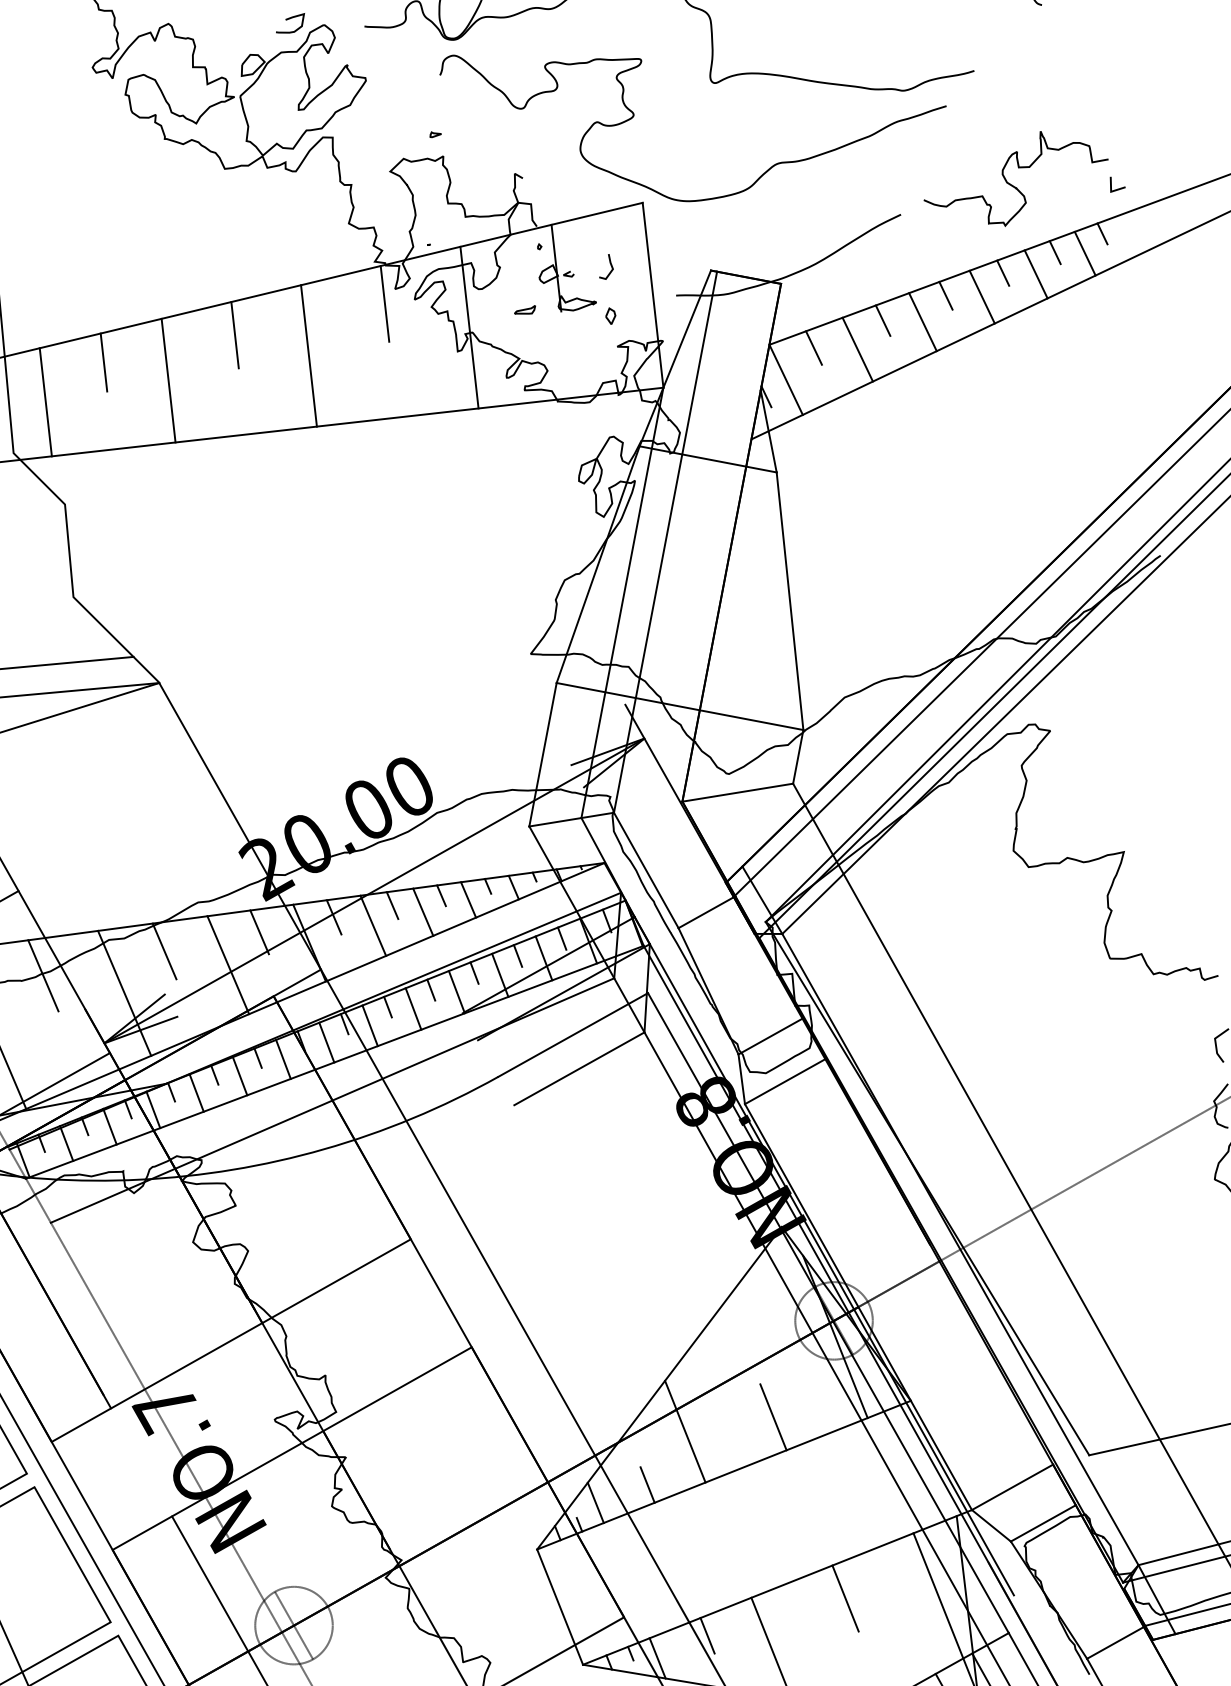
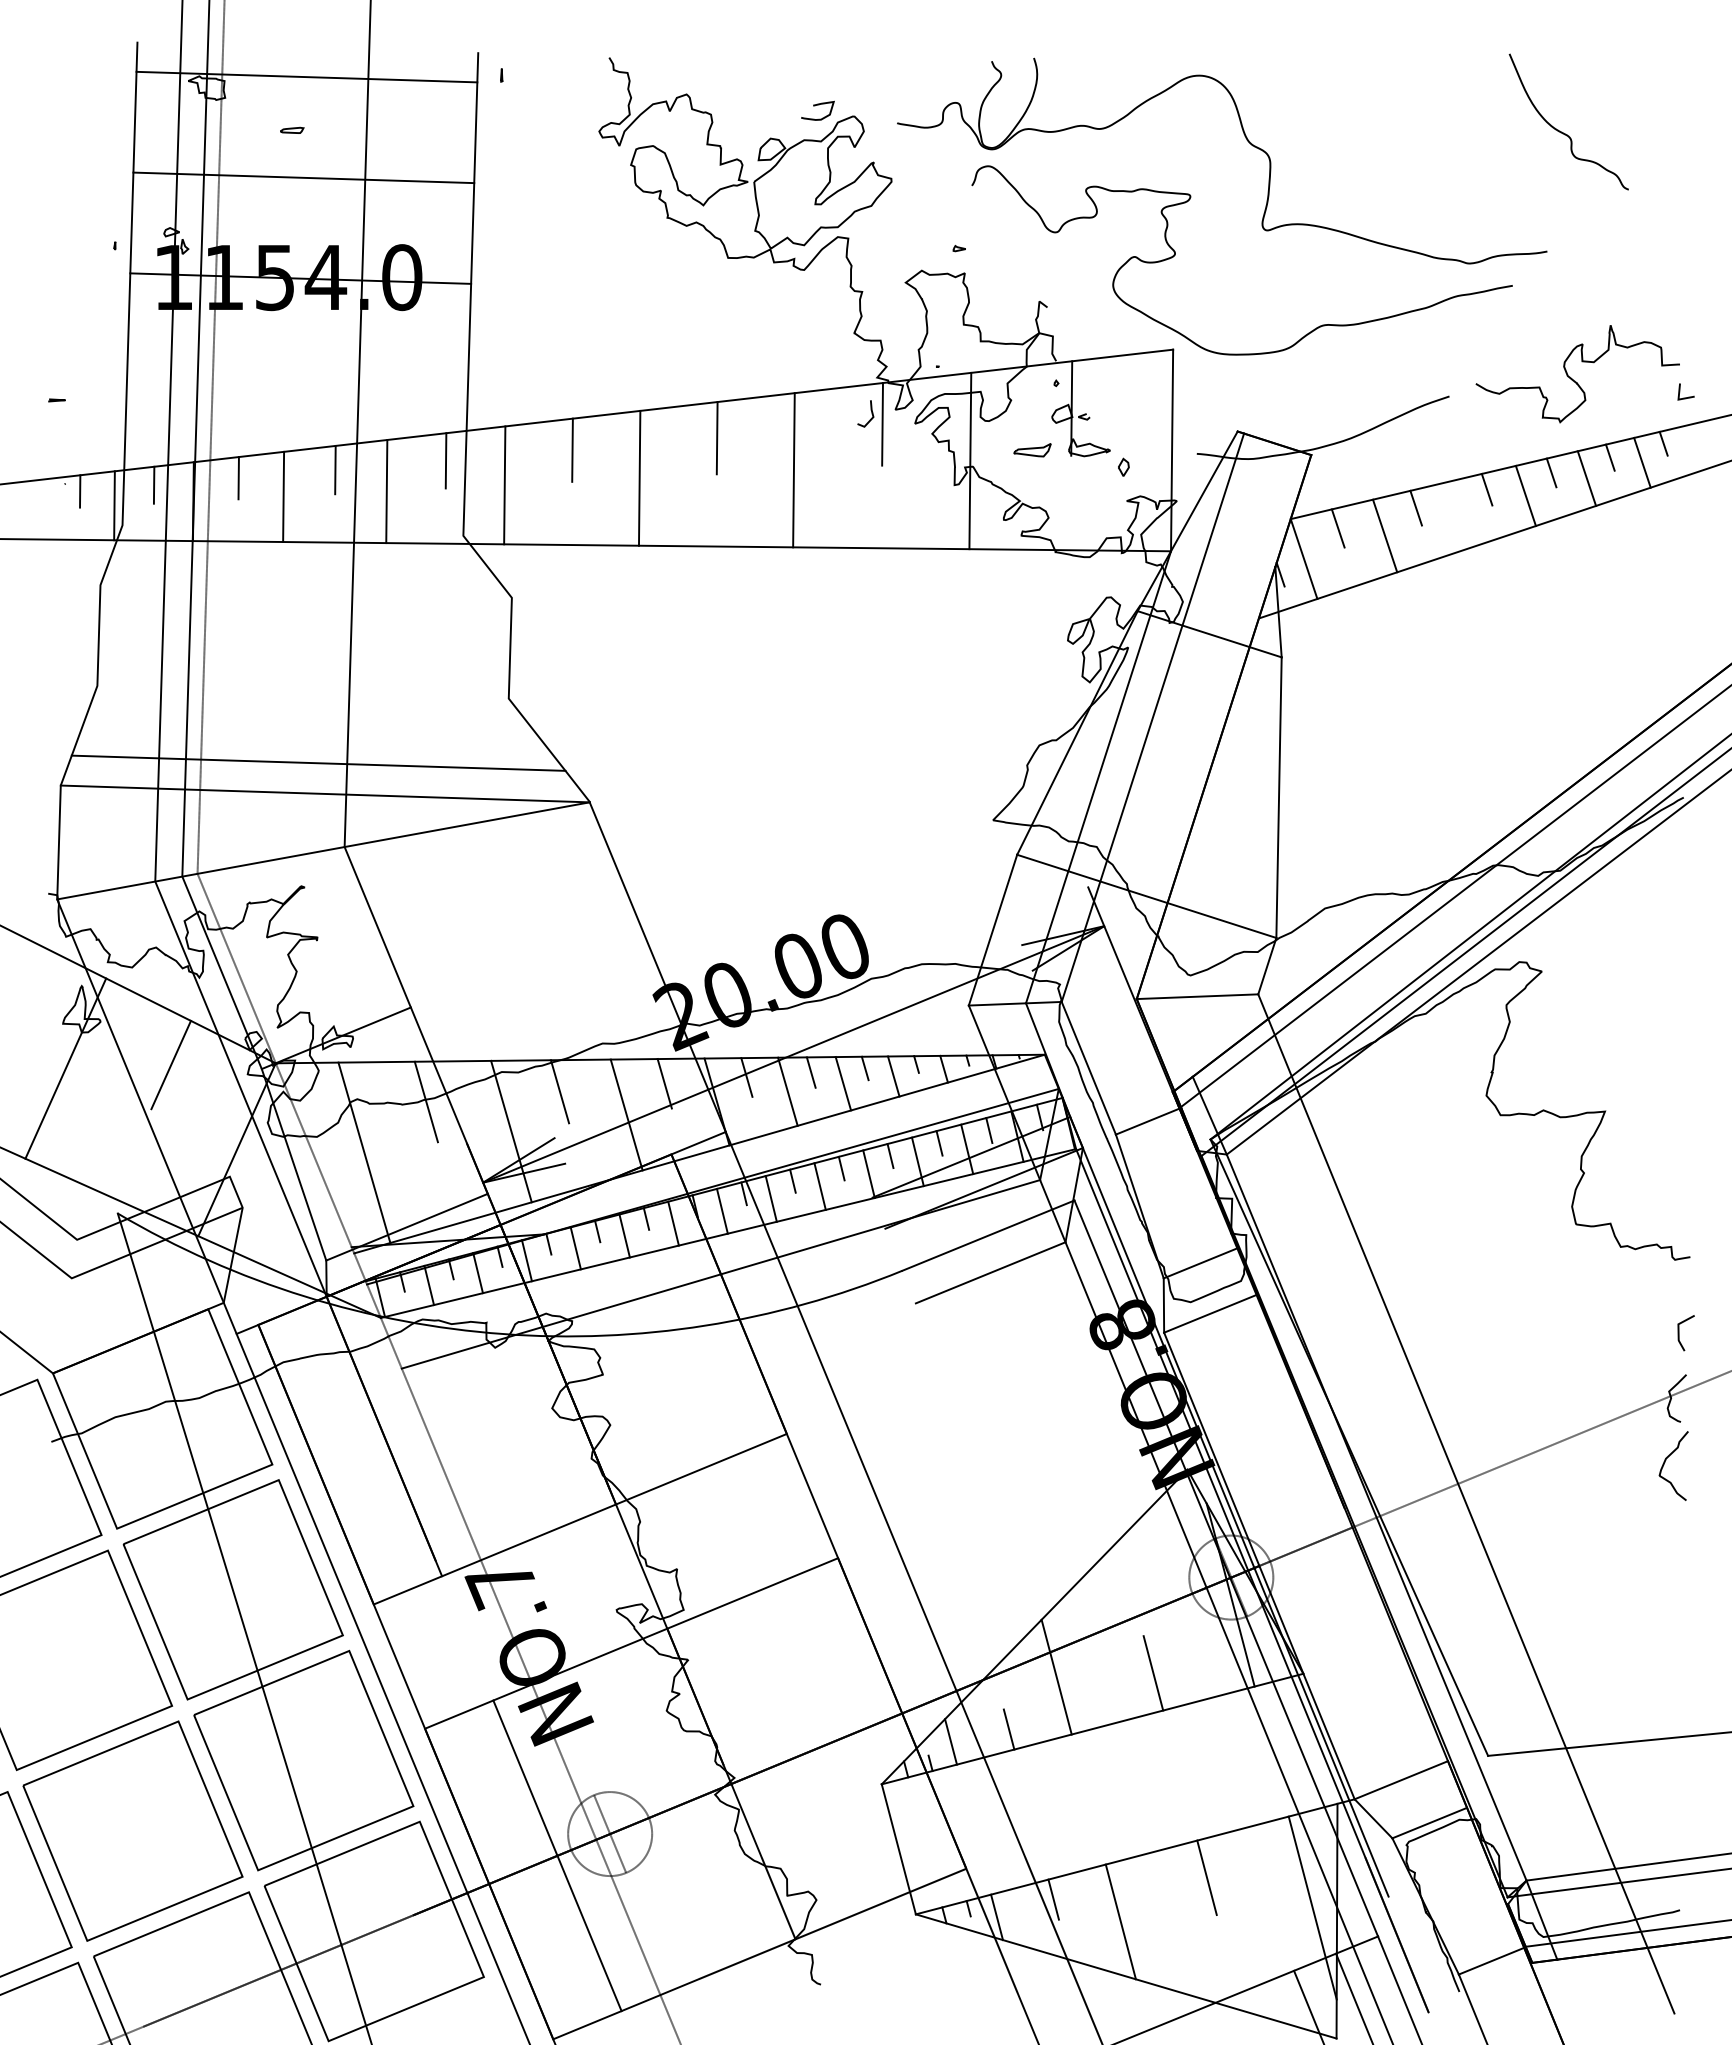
line: (609, 263) -> (870, 410), moved
part: (525, 310) -> (1032, 449), size x1.6
line: (922, 322) -> (1458, 515), removed

